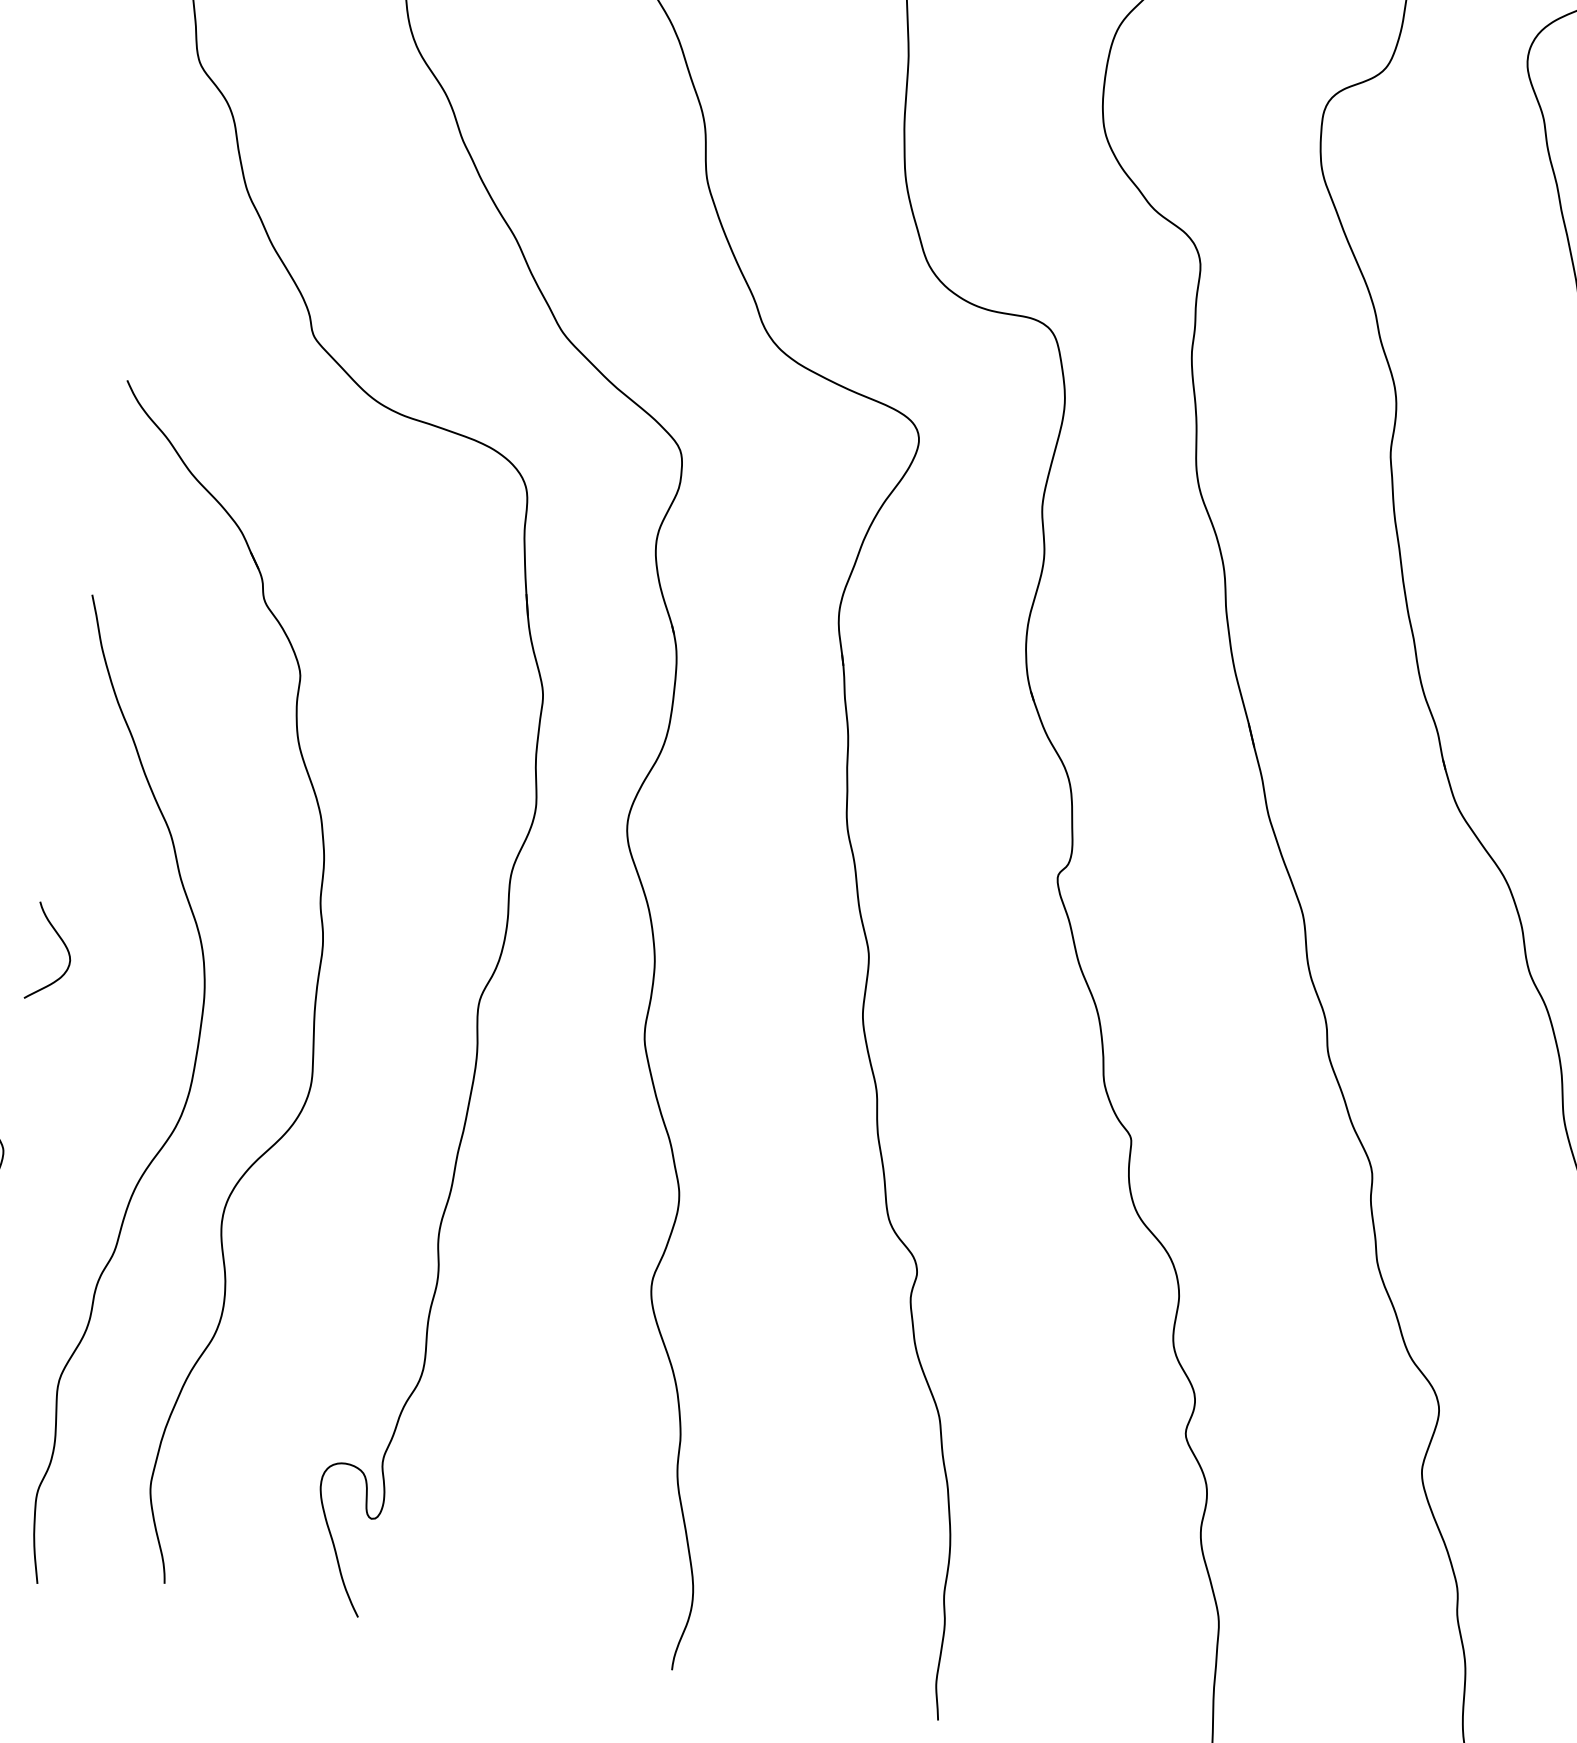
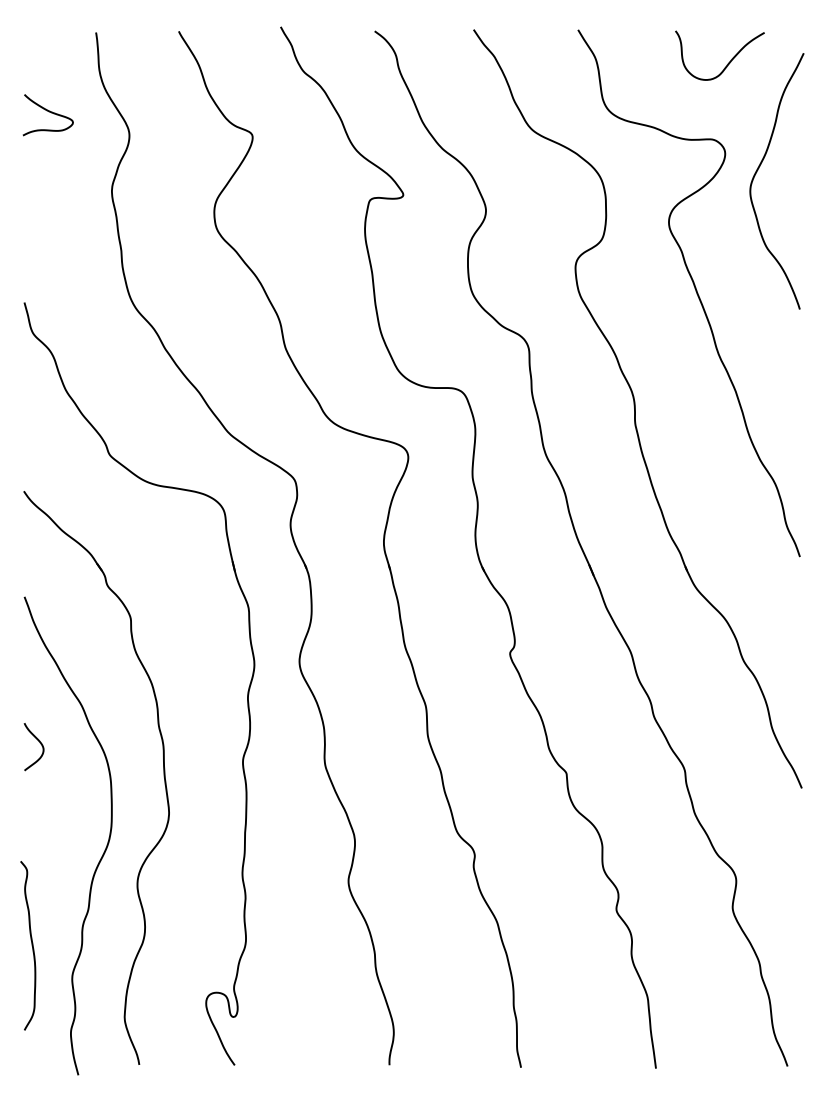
curve: (65, 950) -> (40, 744), moved

